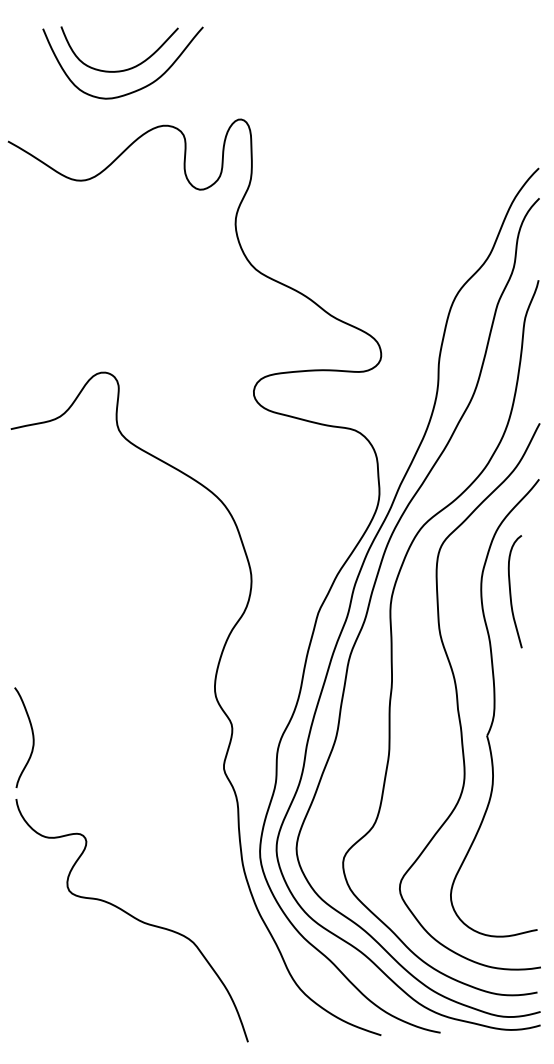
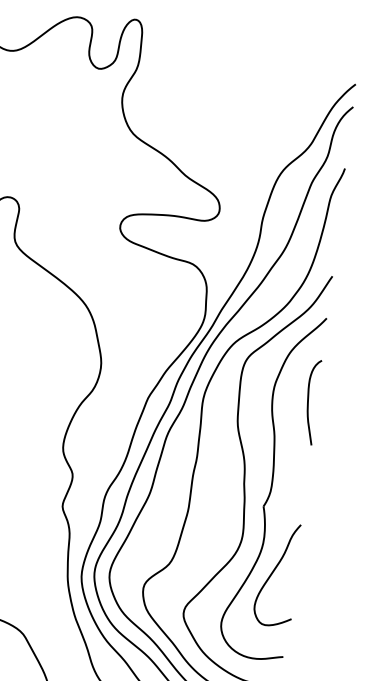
curve: (511, 591) -> (308, 401), moved
curve: (511, 819) -> (274, 571), added

